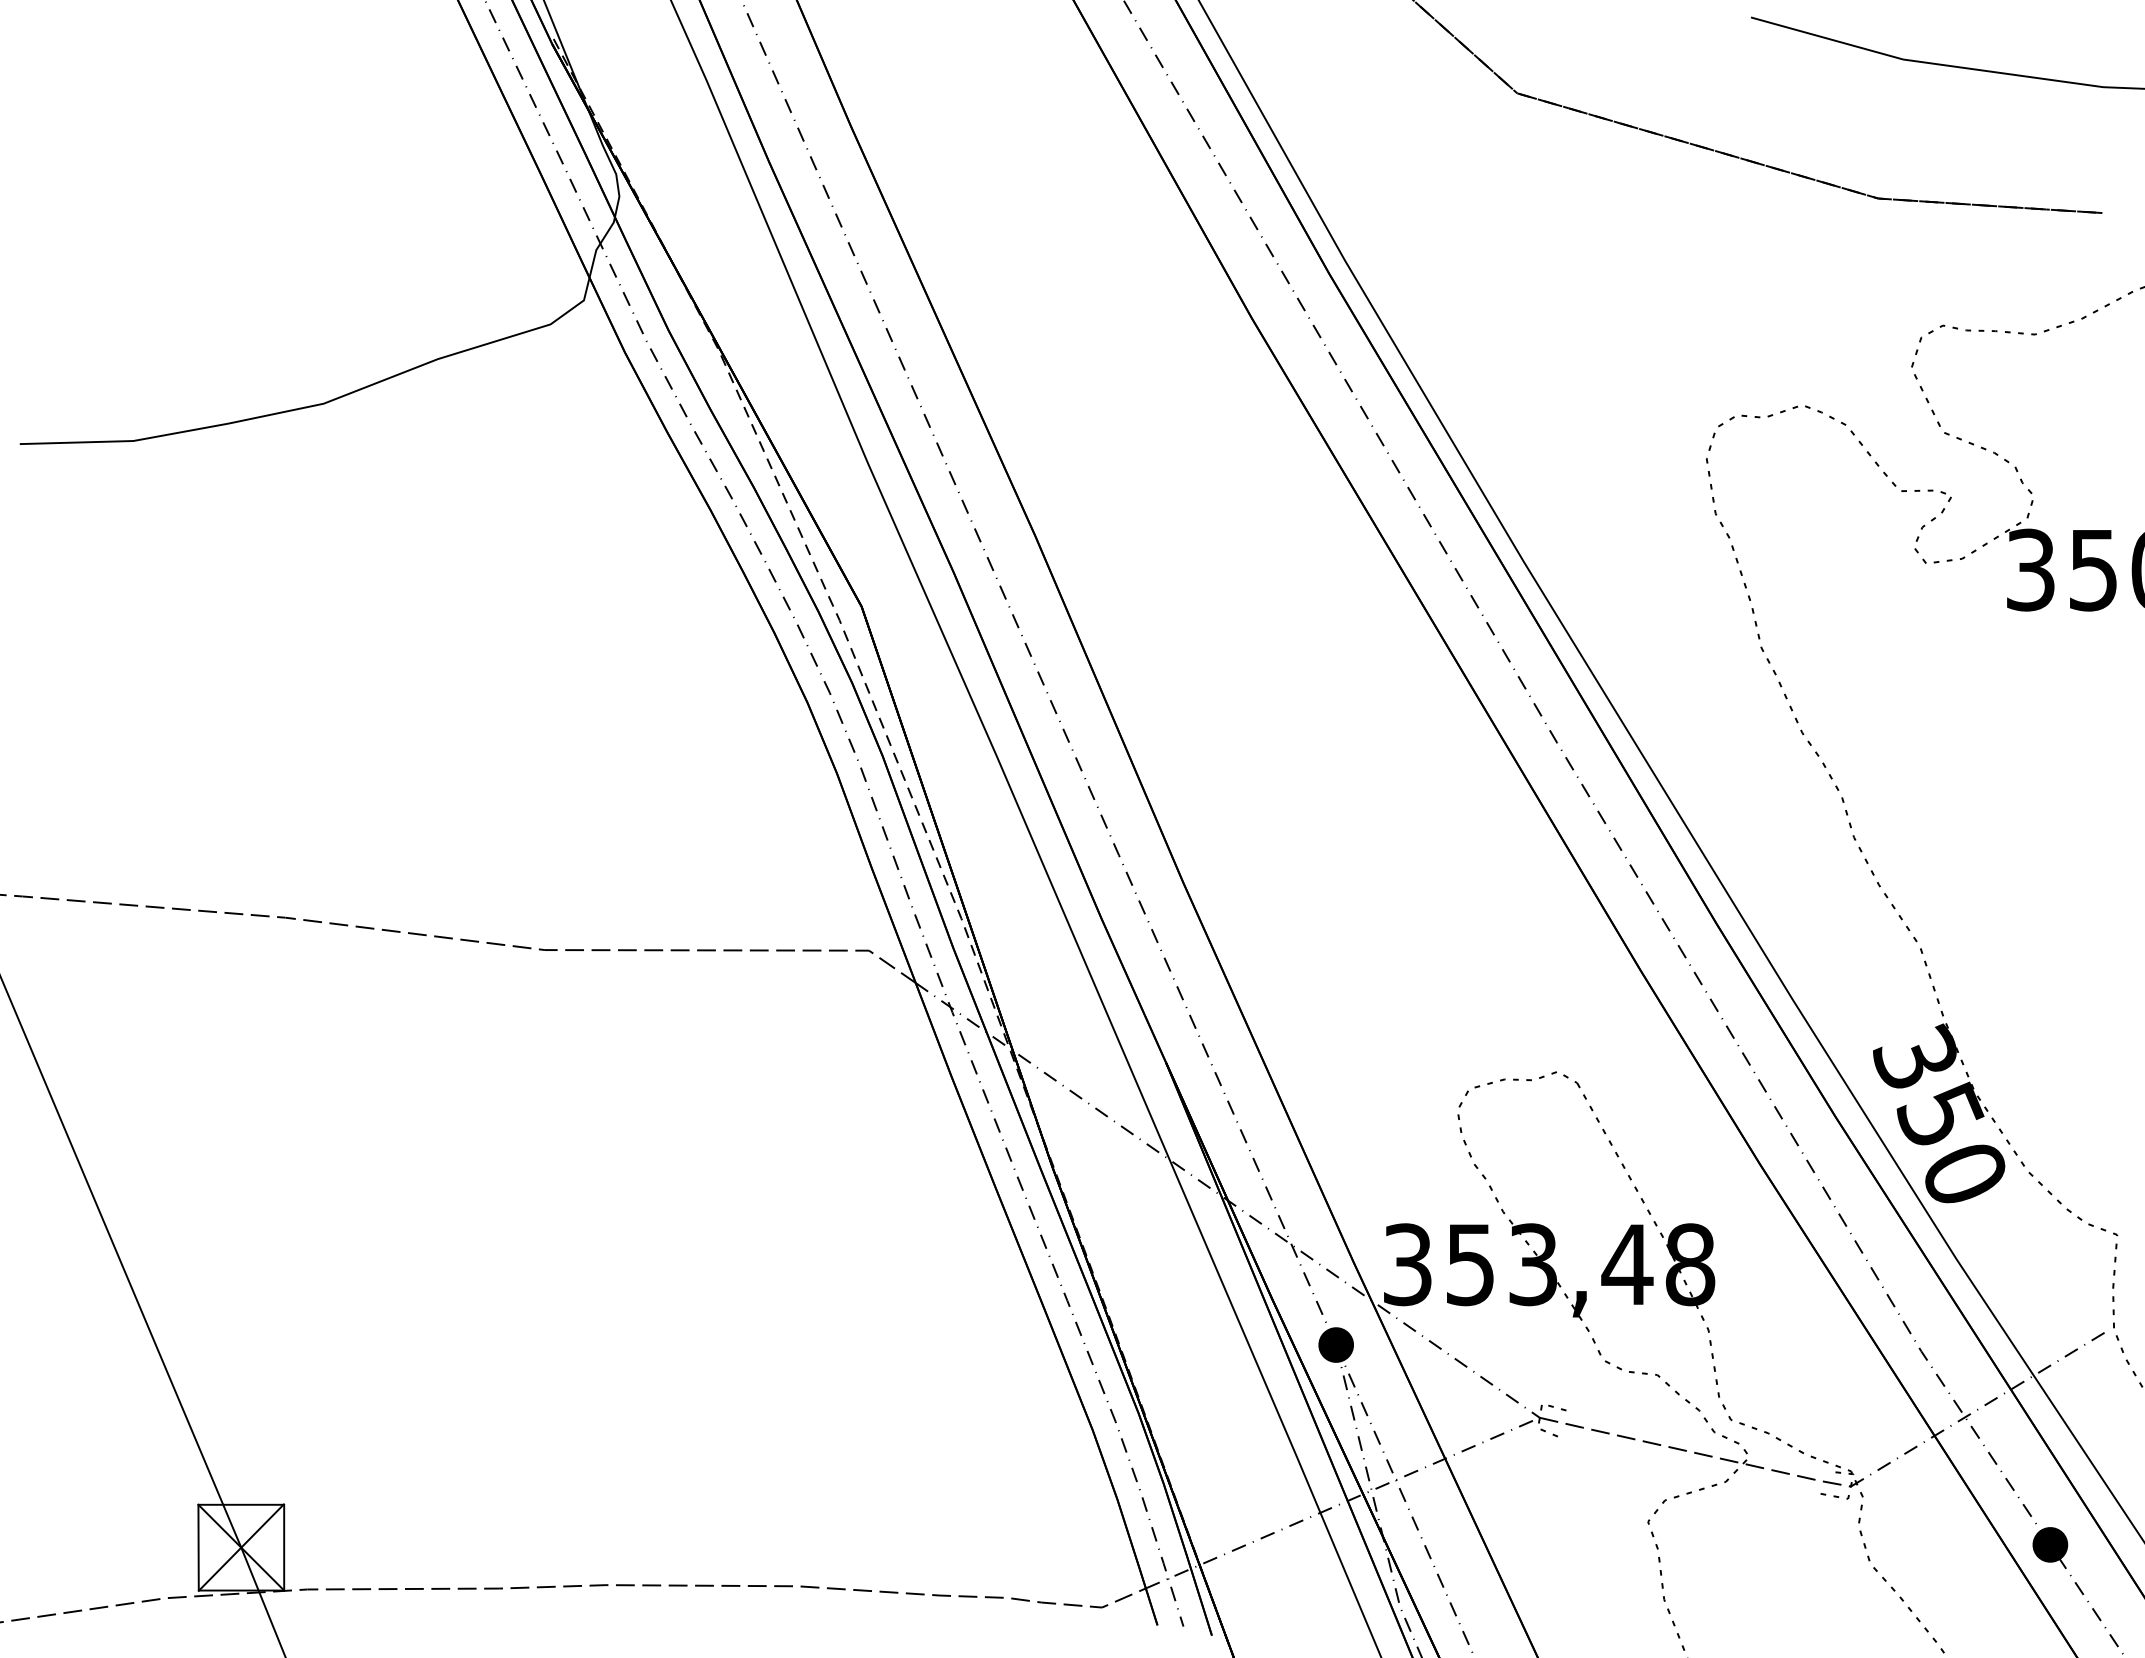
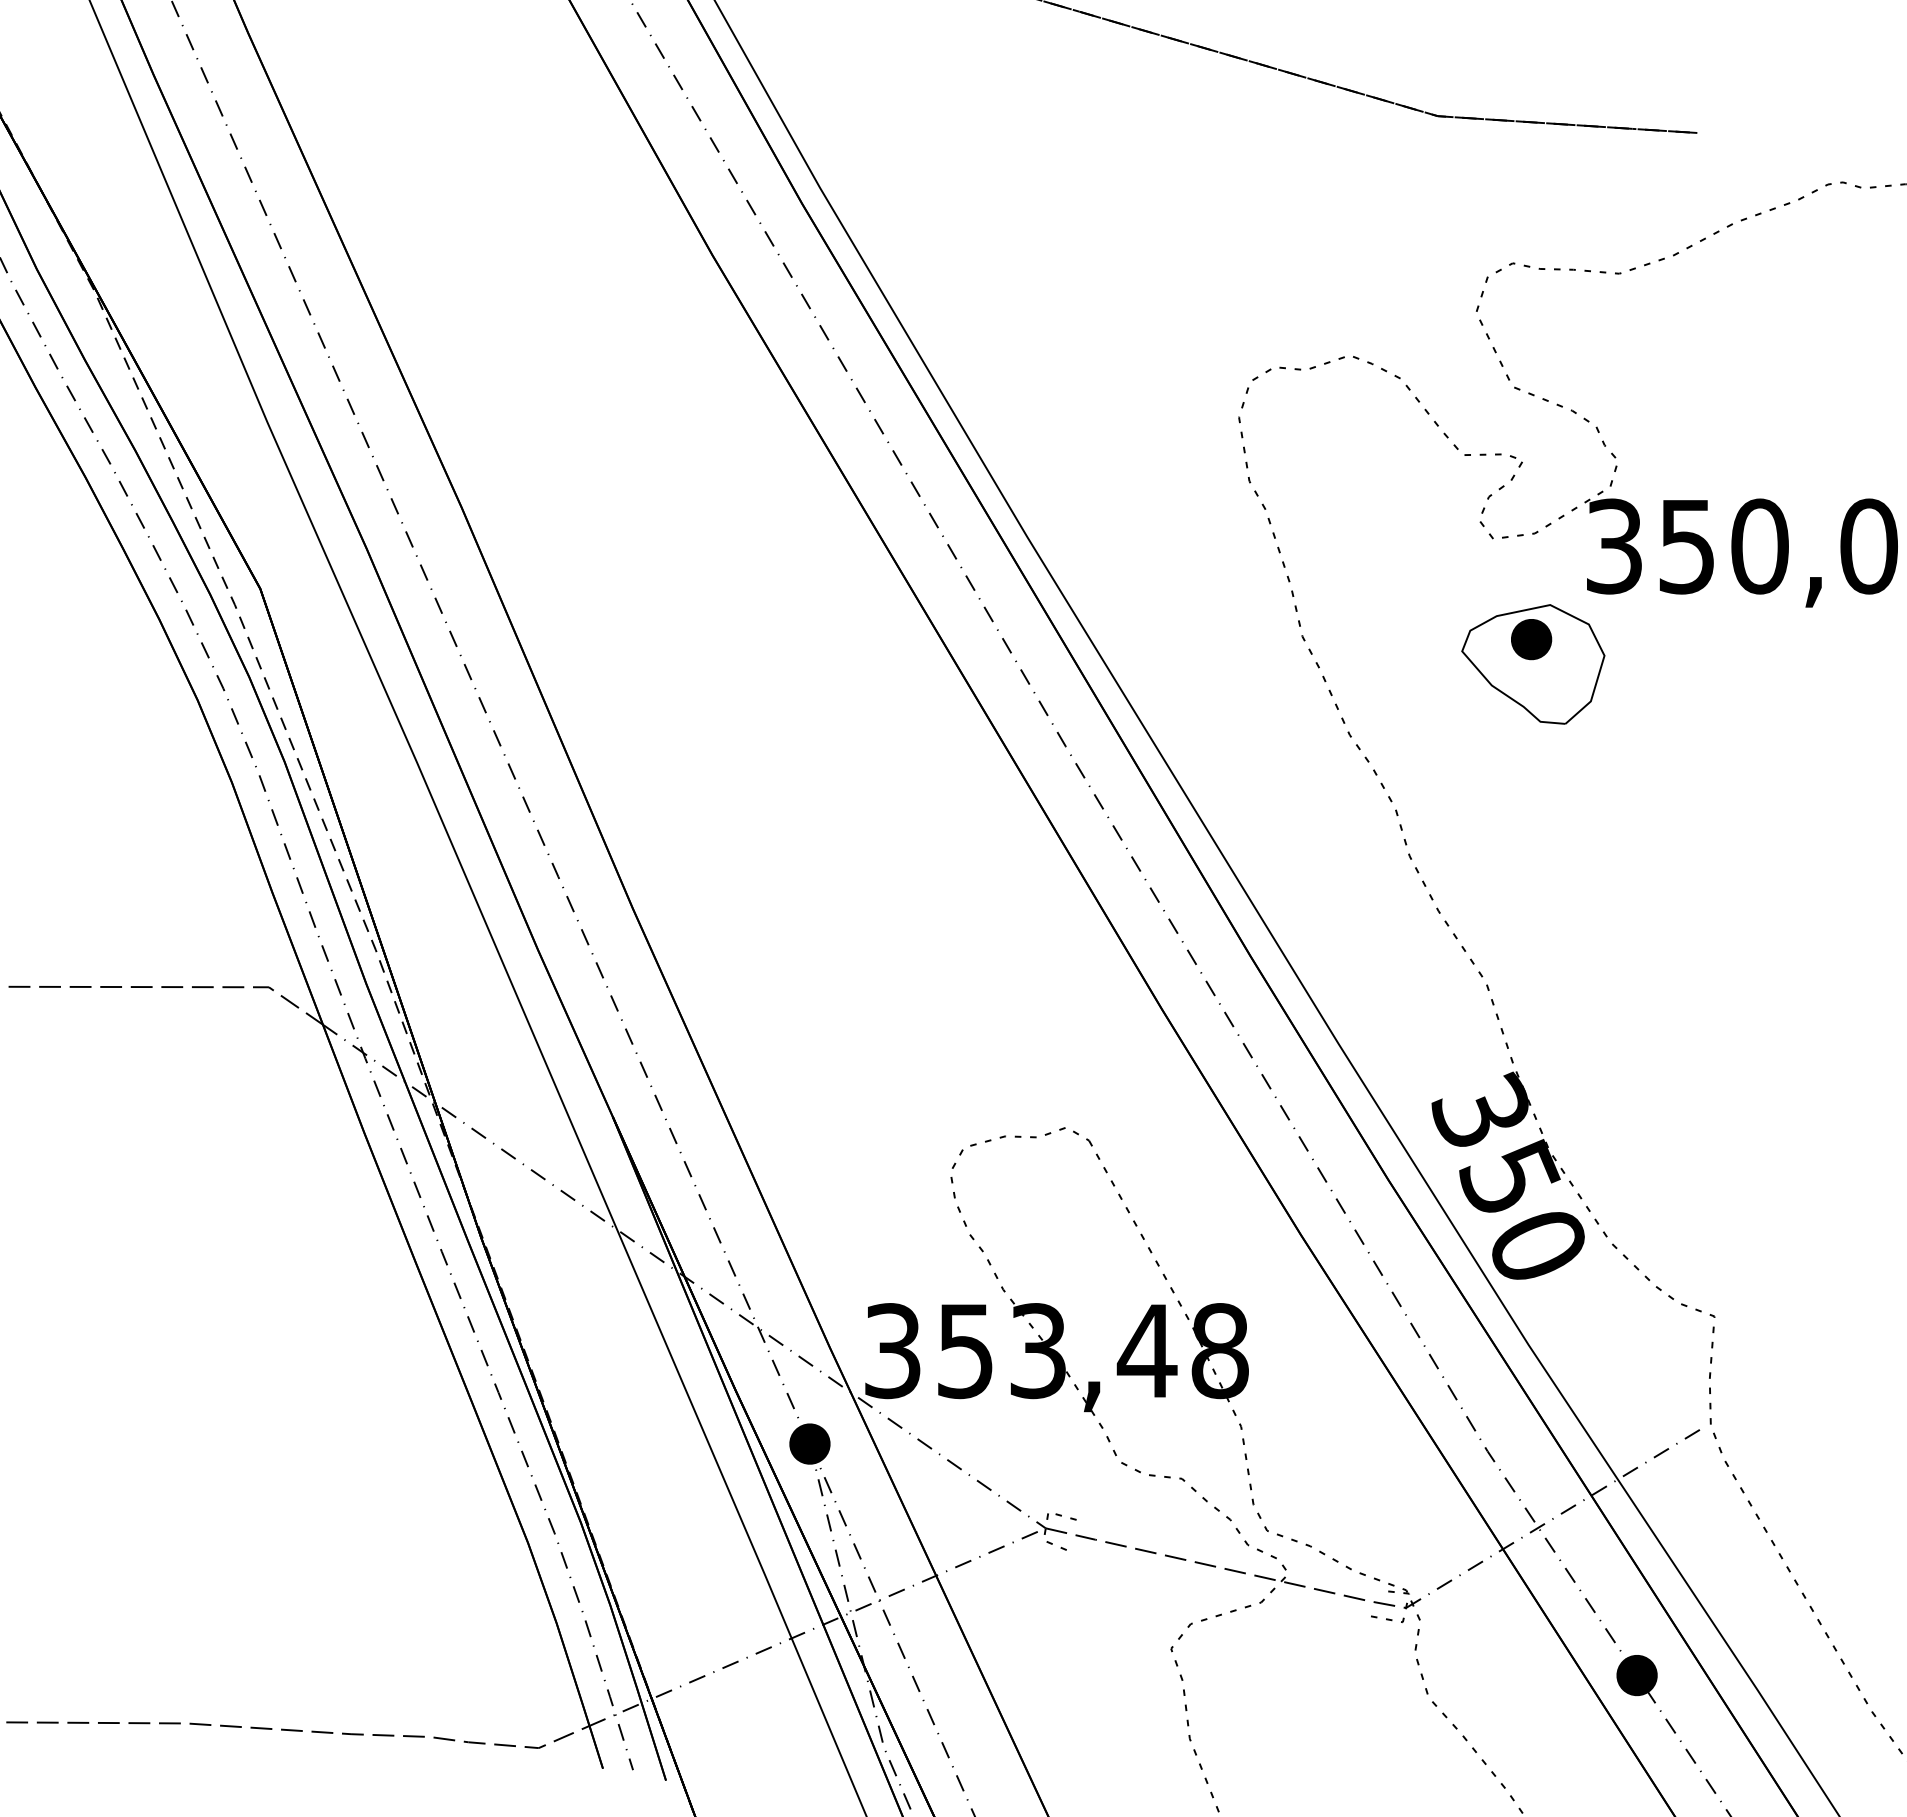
part: (1960, 671) -> (1533, 663), added

